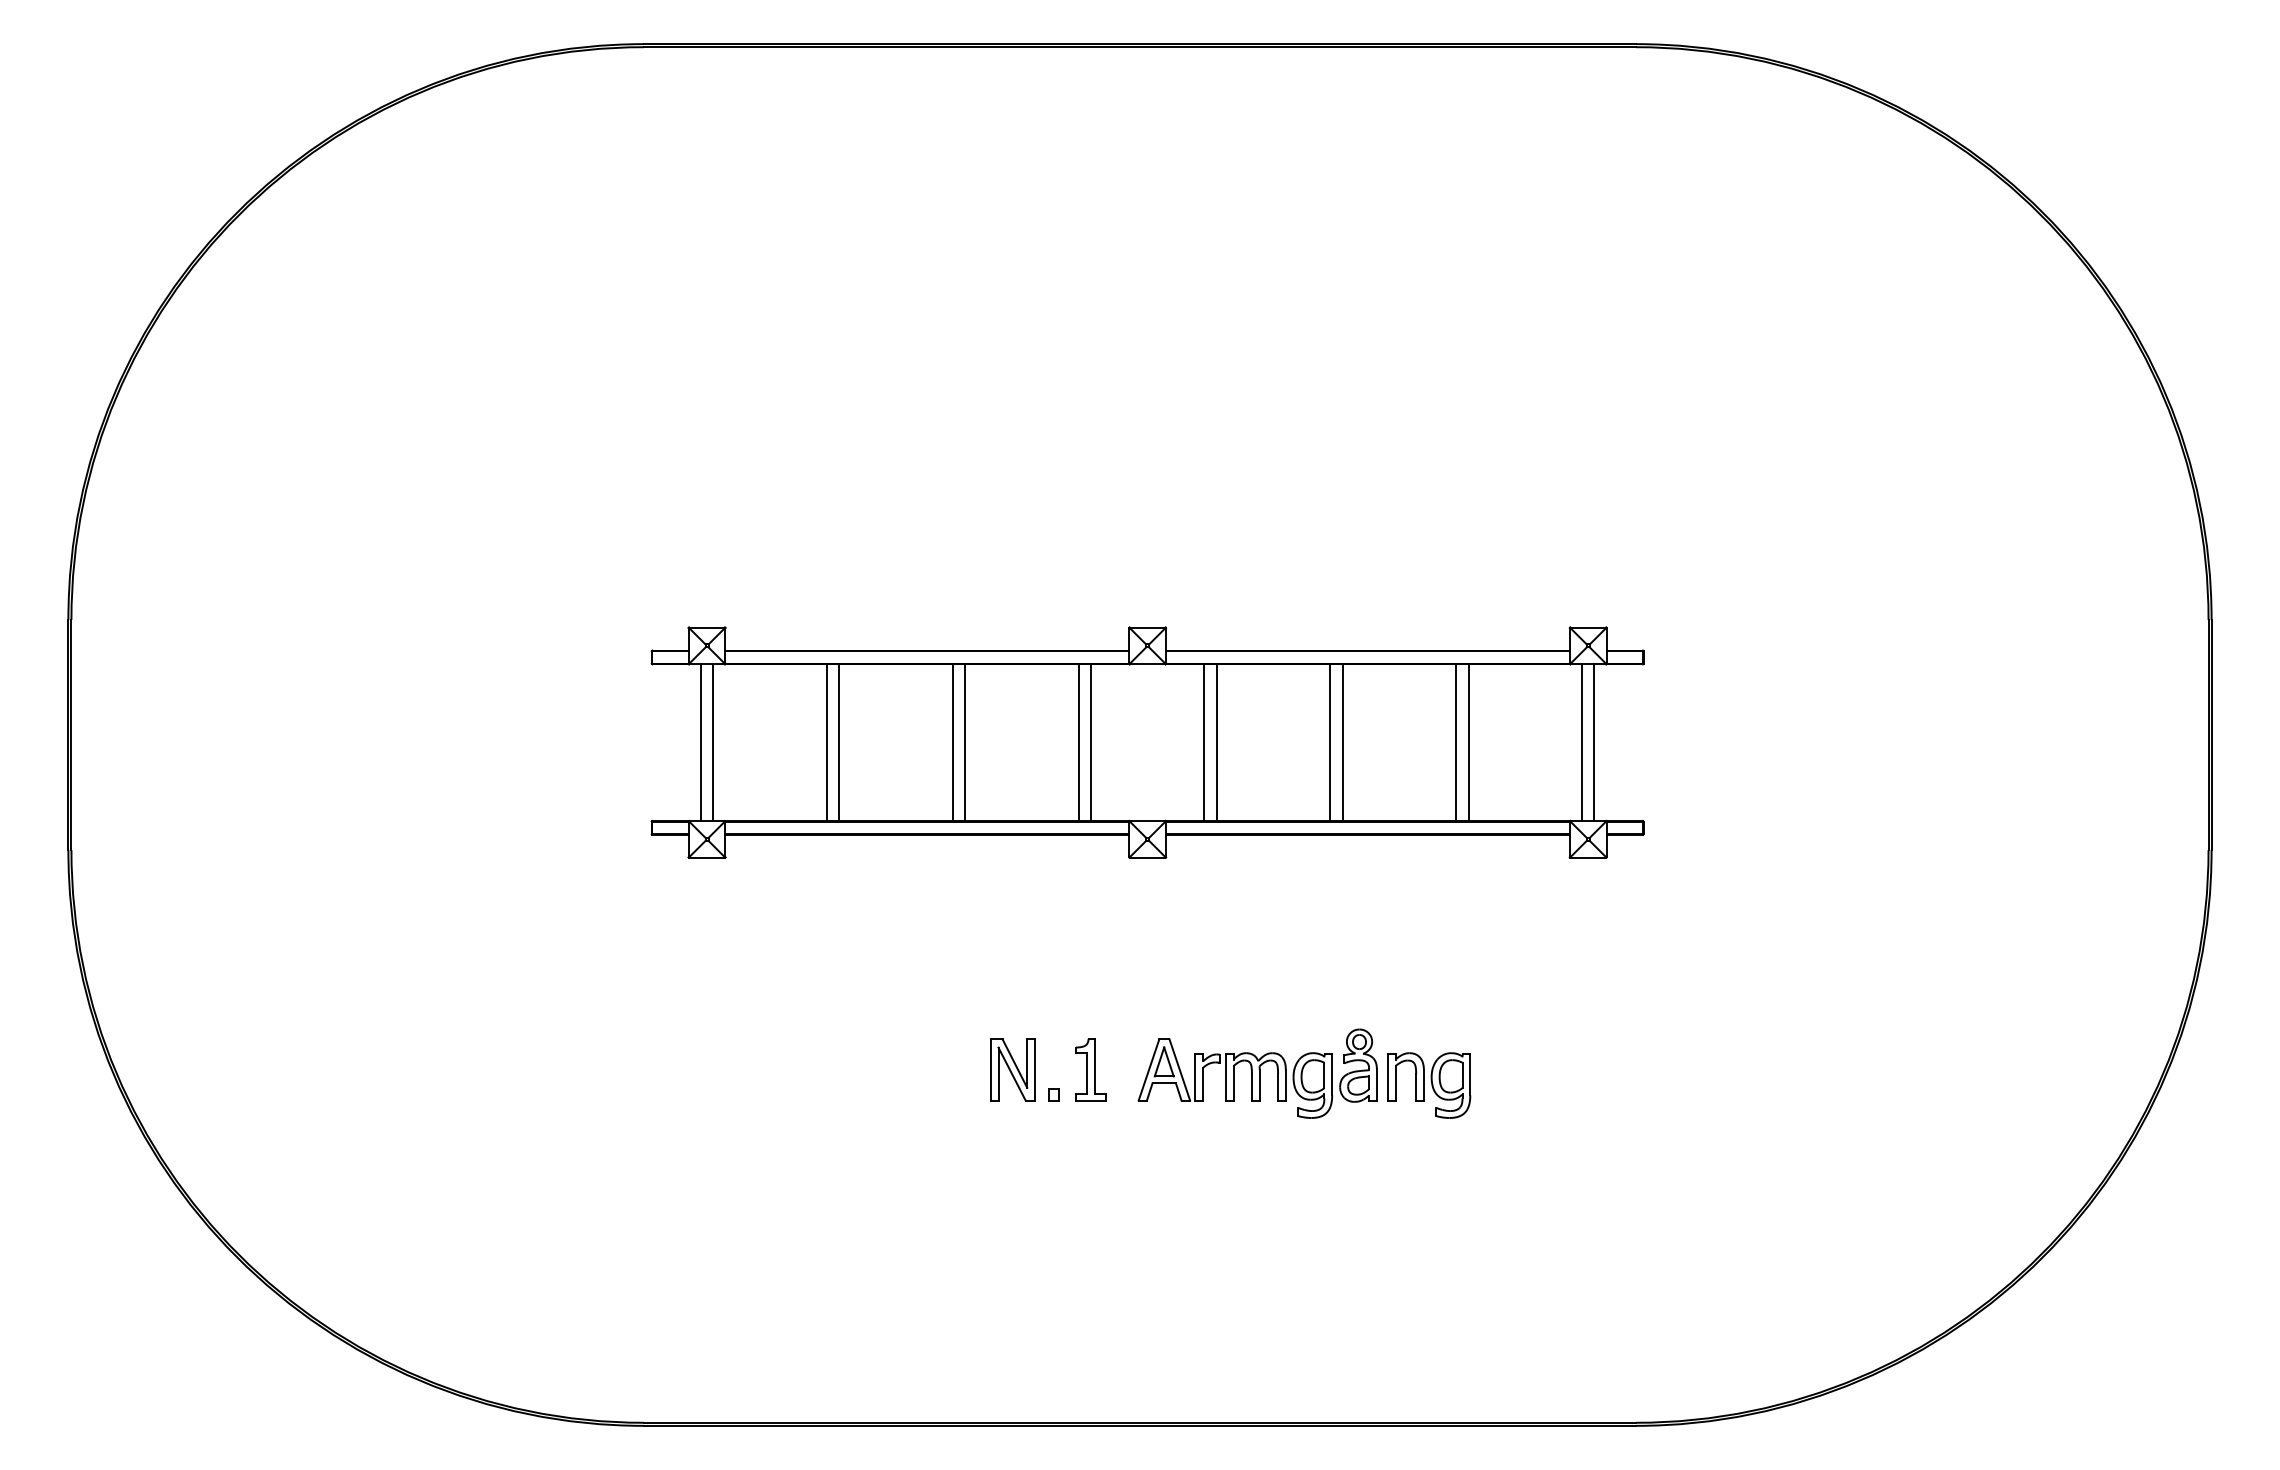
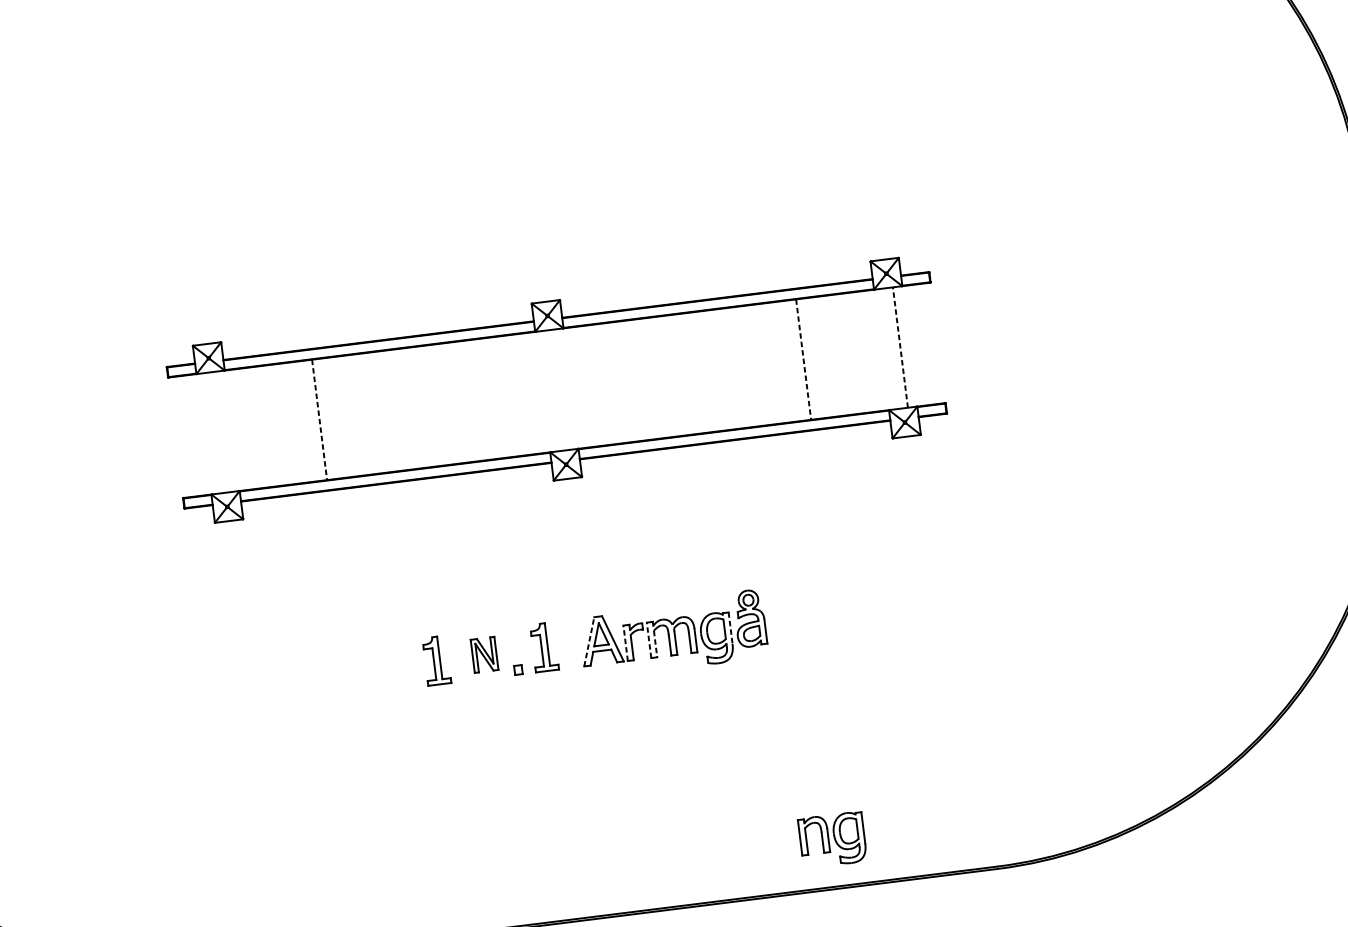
line: (700, 742) -> (213, 433), removed
line: (713, 742) -> (223, 431), removed
line: (826, 742) -> (309, 420), removed
line: (952, 742) -> (406, 408), removed
line: (964, 742) -> (416, 407), removed
line: (1078, 742) -> (503, 396), removed
line: (1090, 742) -> (512, 395), removed
line: (1204, 742) -> (600, 384), removed
line: (1216, 742) -> (609, 383), removed
line: (1330, 742) -> (697, 372), removed
line: (1342, 742) -> (706, 371), removed
line: (1456, 742) -> (794, 360), removed
line: (1582, 742) -> (891, 348), removed
line: (1594, 742) -> (900, 347), solid -> dashed
line: (839, 743) -> (320, 420), solid -> dashed
line: (1468, 743) -> (803, 360), solid -> dashed
part: (950, 1069) -> (436, 660), added
part: (1012, 1069) -> (484, 654), size x0.7
line: (1149, 1069) -> (589, 641), solid -> dashed
line: (1332, 1075) -> (730, 628), solid -> dashed
line: (1195, 1077) -> (625, 643), solid -> dashed
line: (1225, 1077) -> (648, 640), solid -> dashed
line: (1233, 1083) -> (655, 644), solid -> dashed
part: (1429, 1085) -> (832, 839), moved

